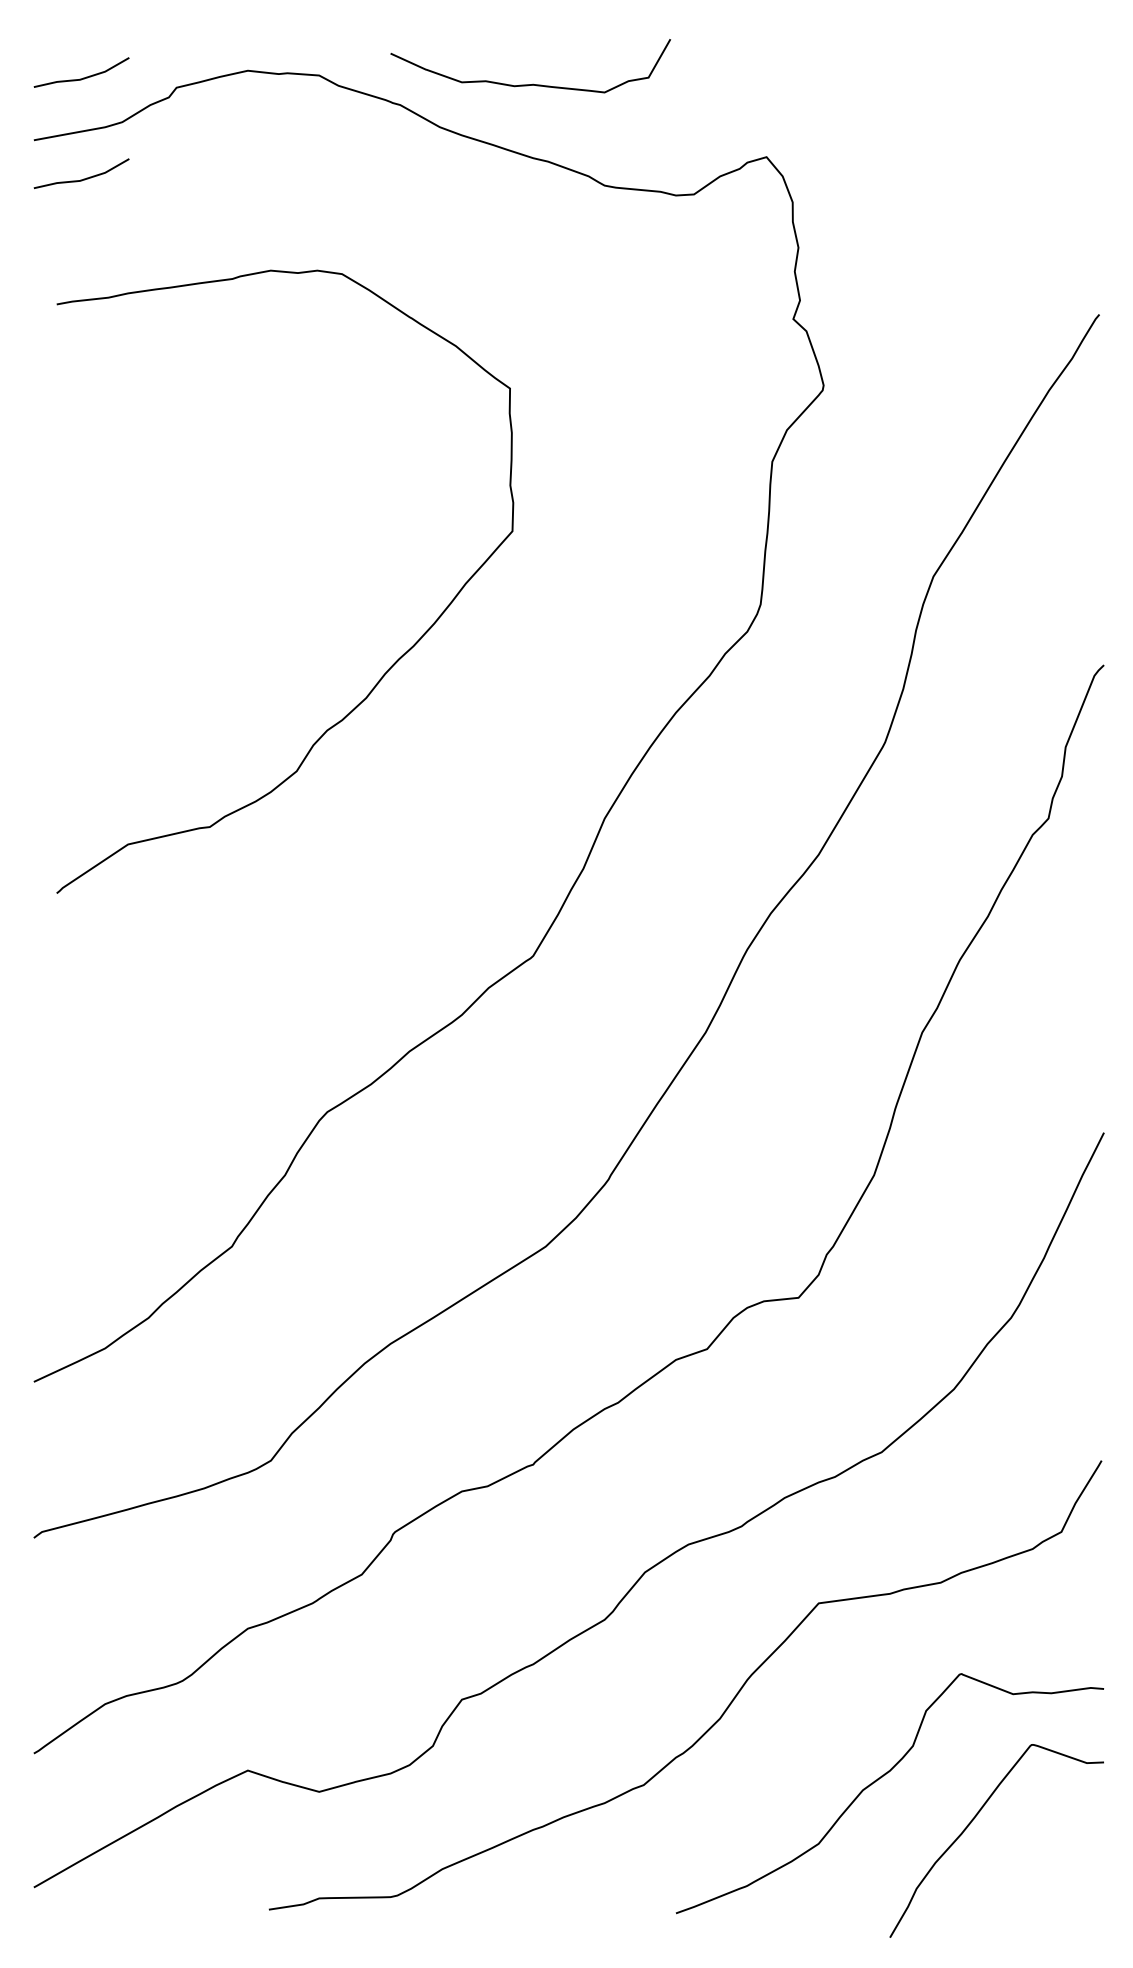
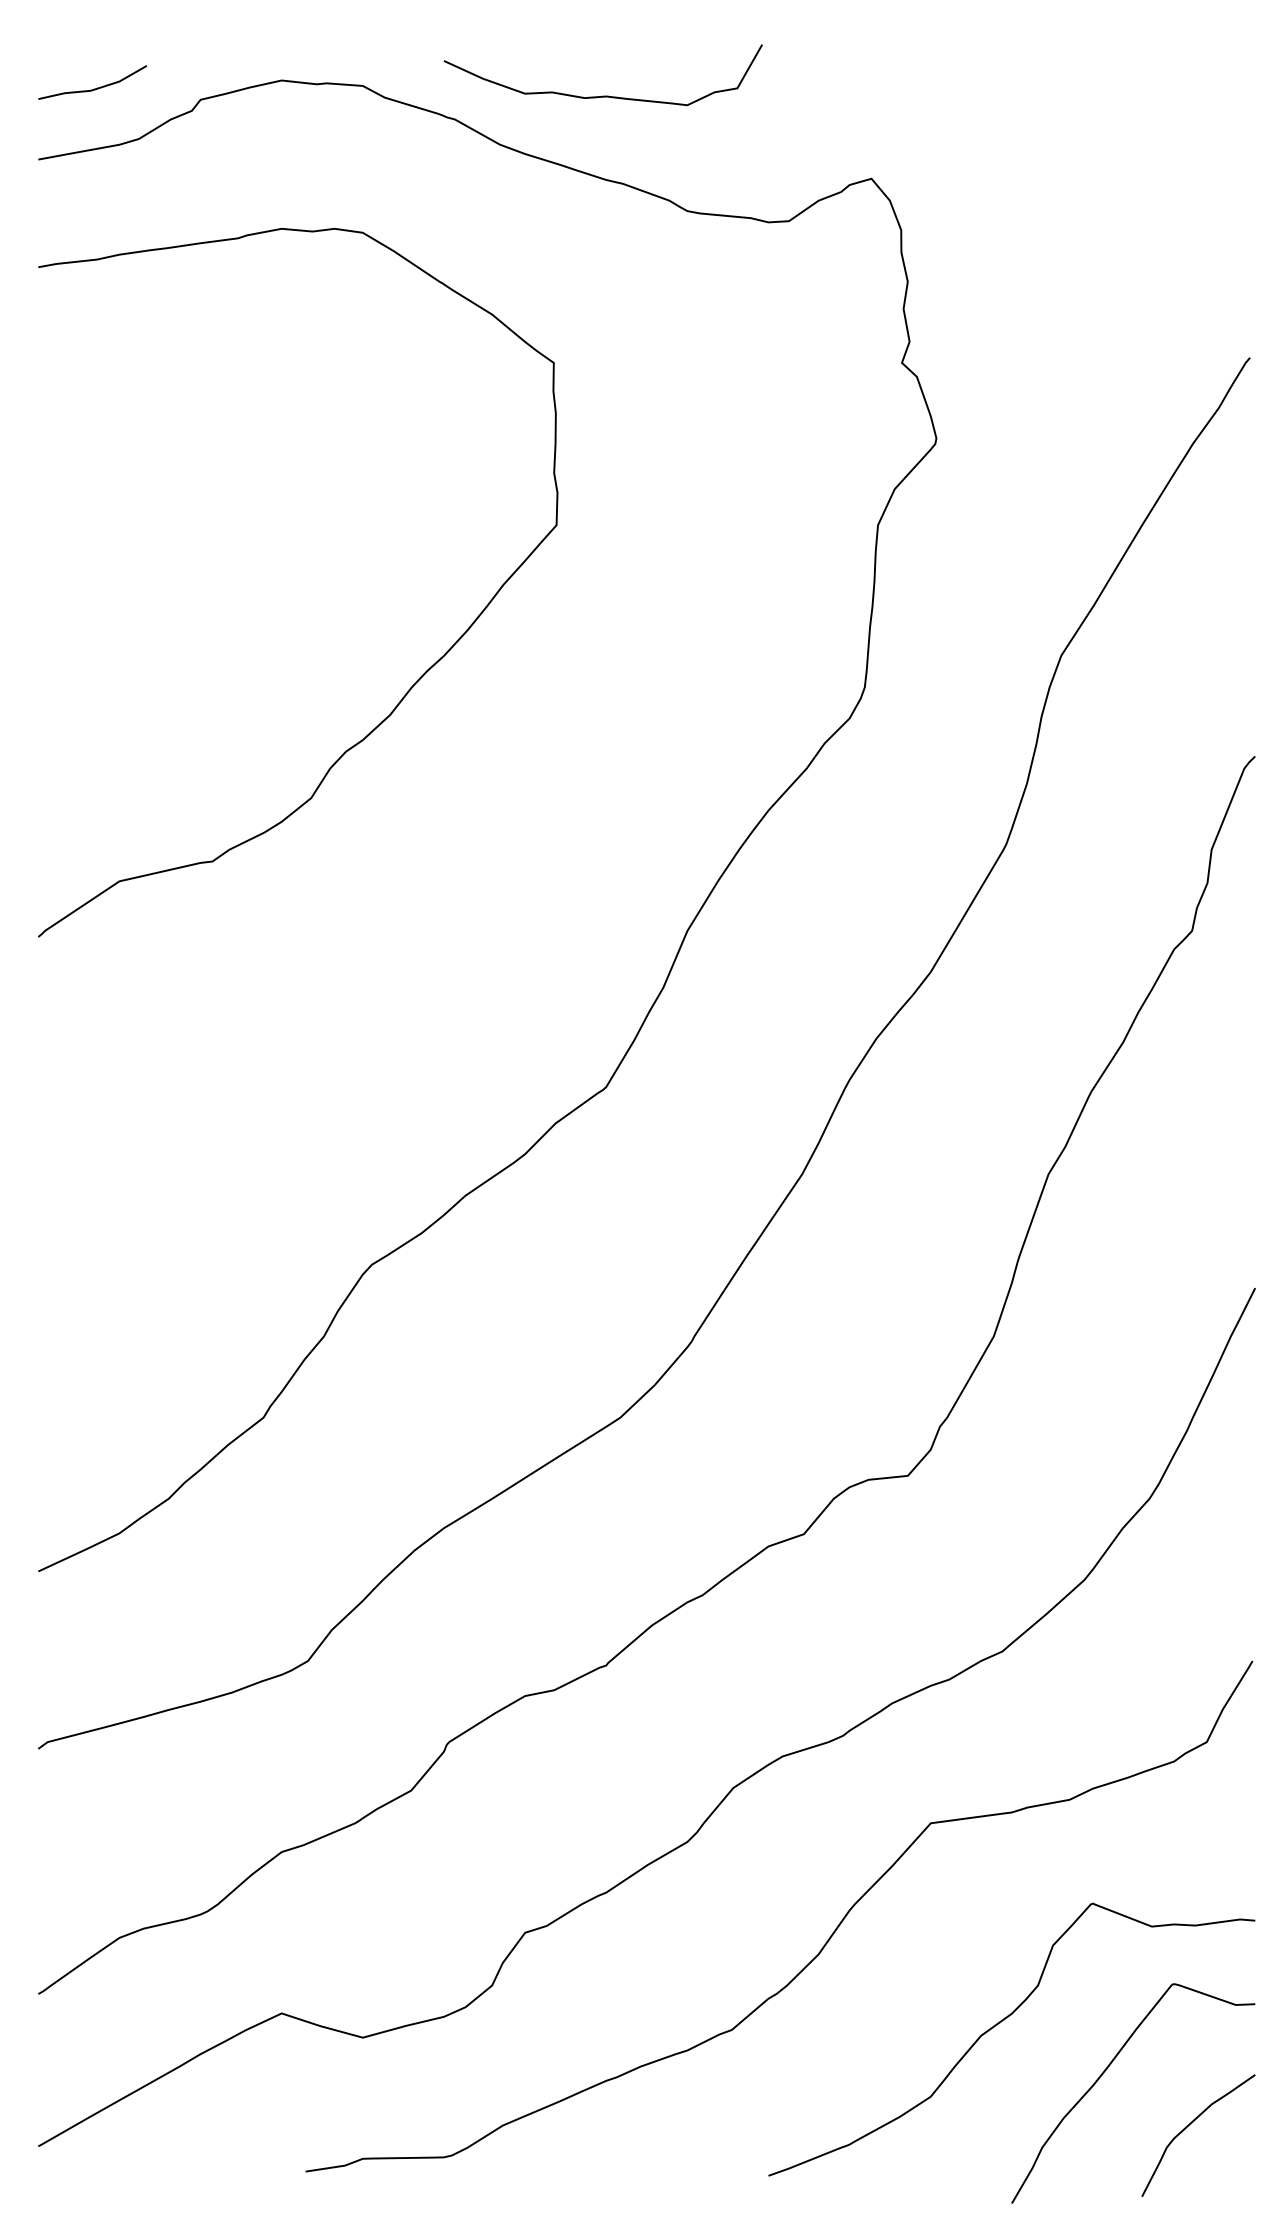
line: (83, 178) -> (94, 203), removed
curve: (382, 675) -> (408, 689), moved
curve: (1047, 1868) -> (1191, 2124), added

